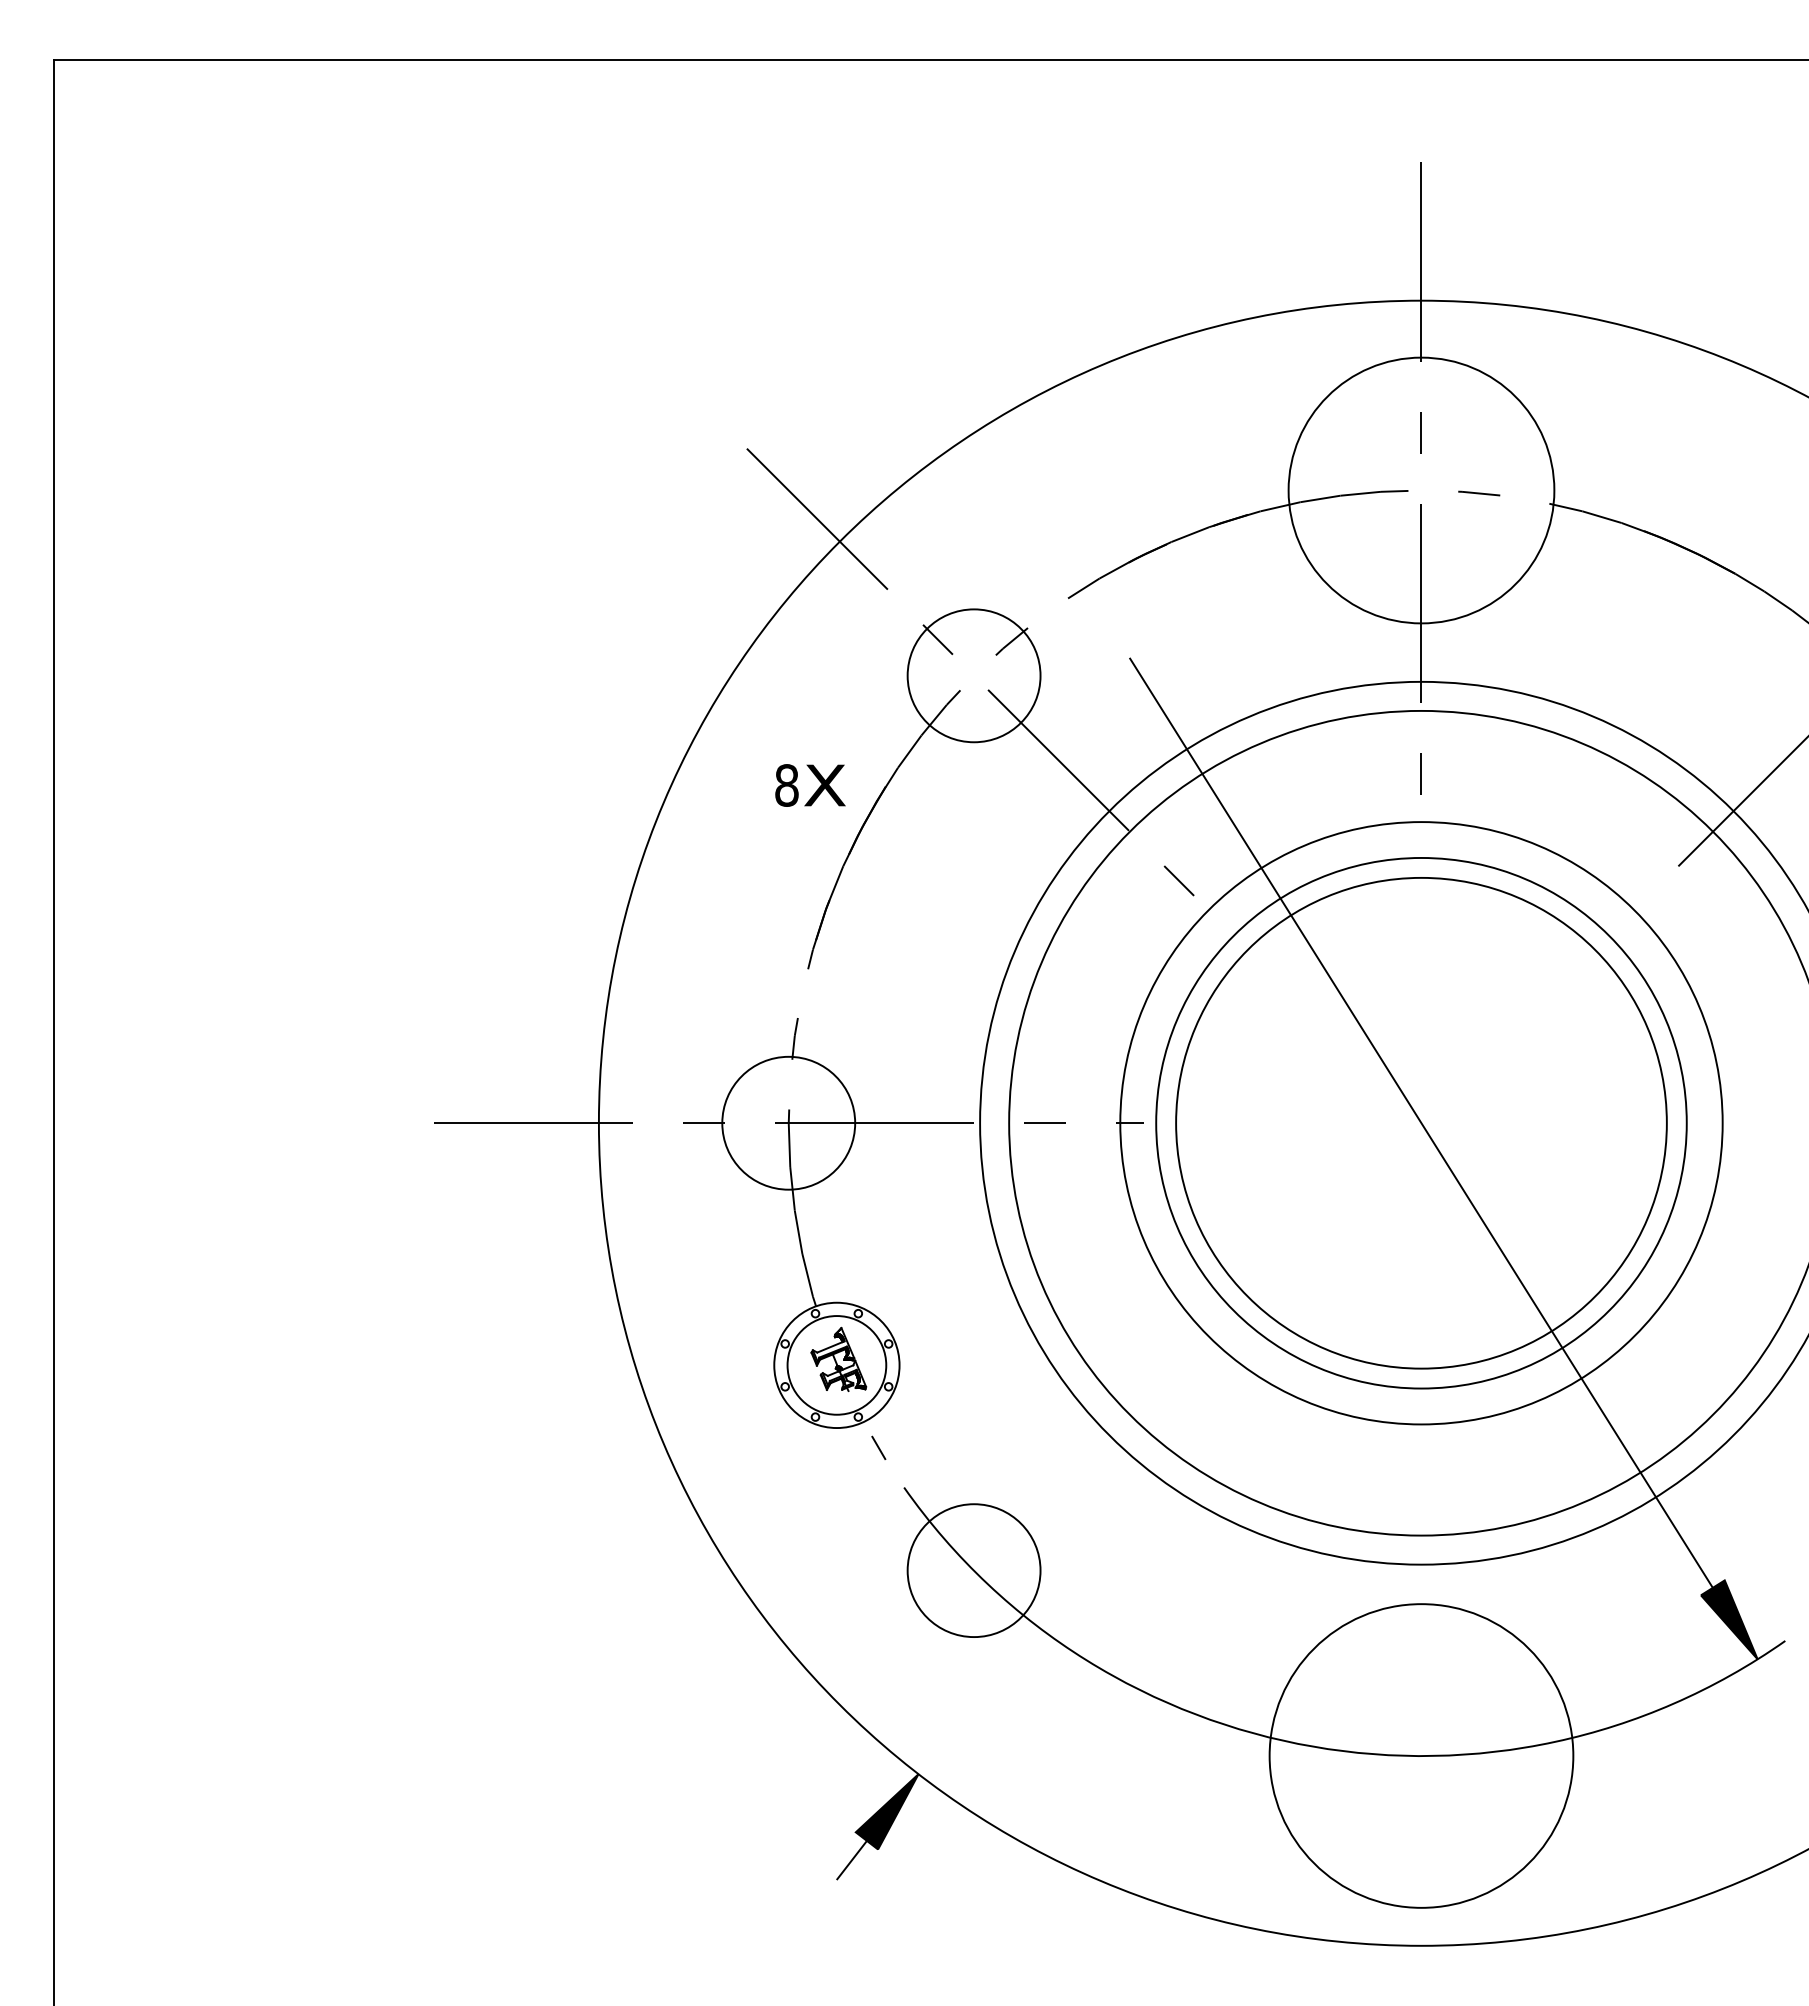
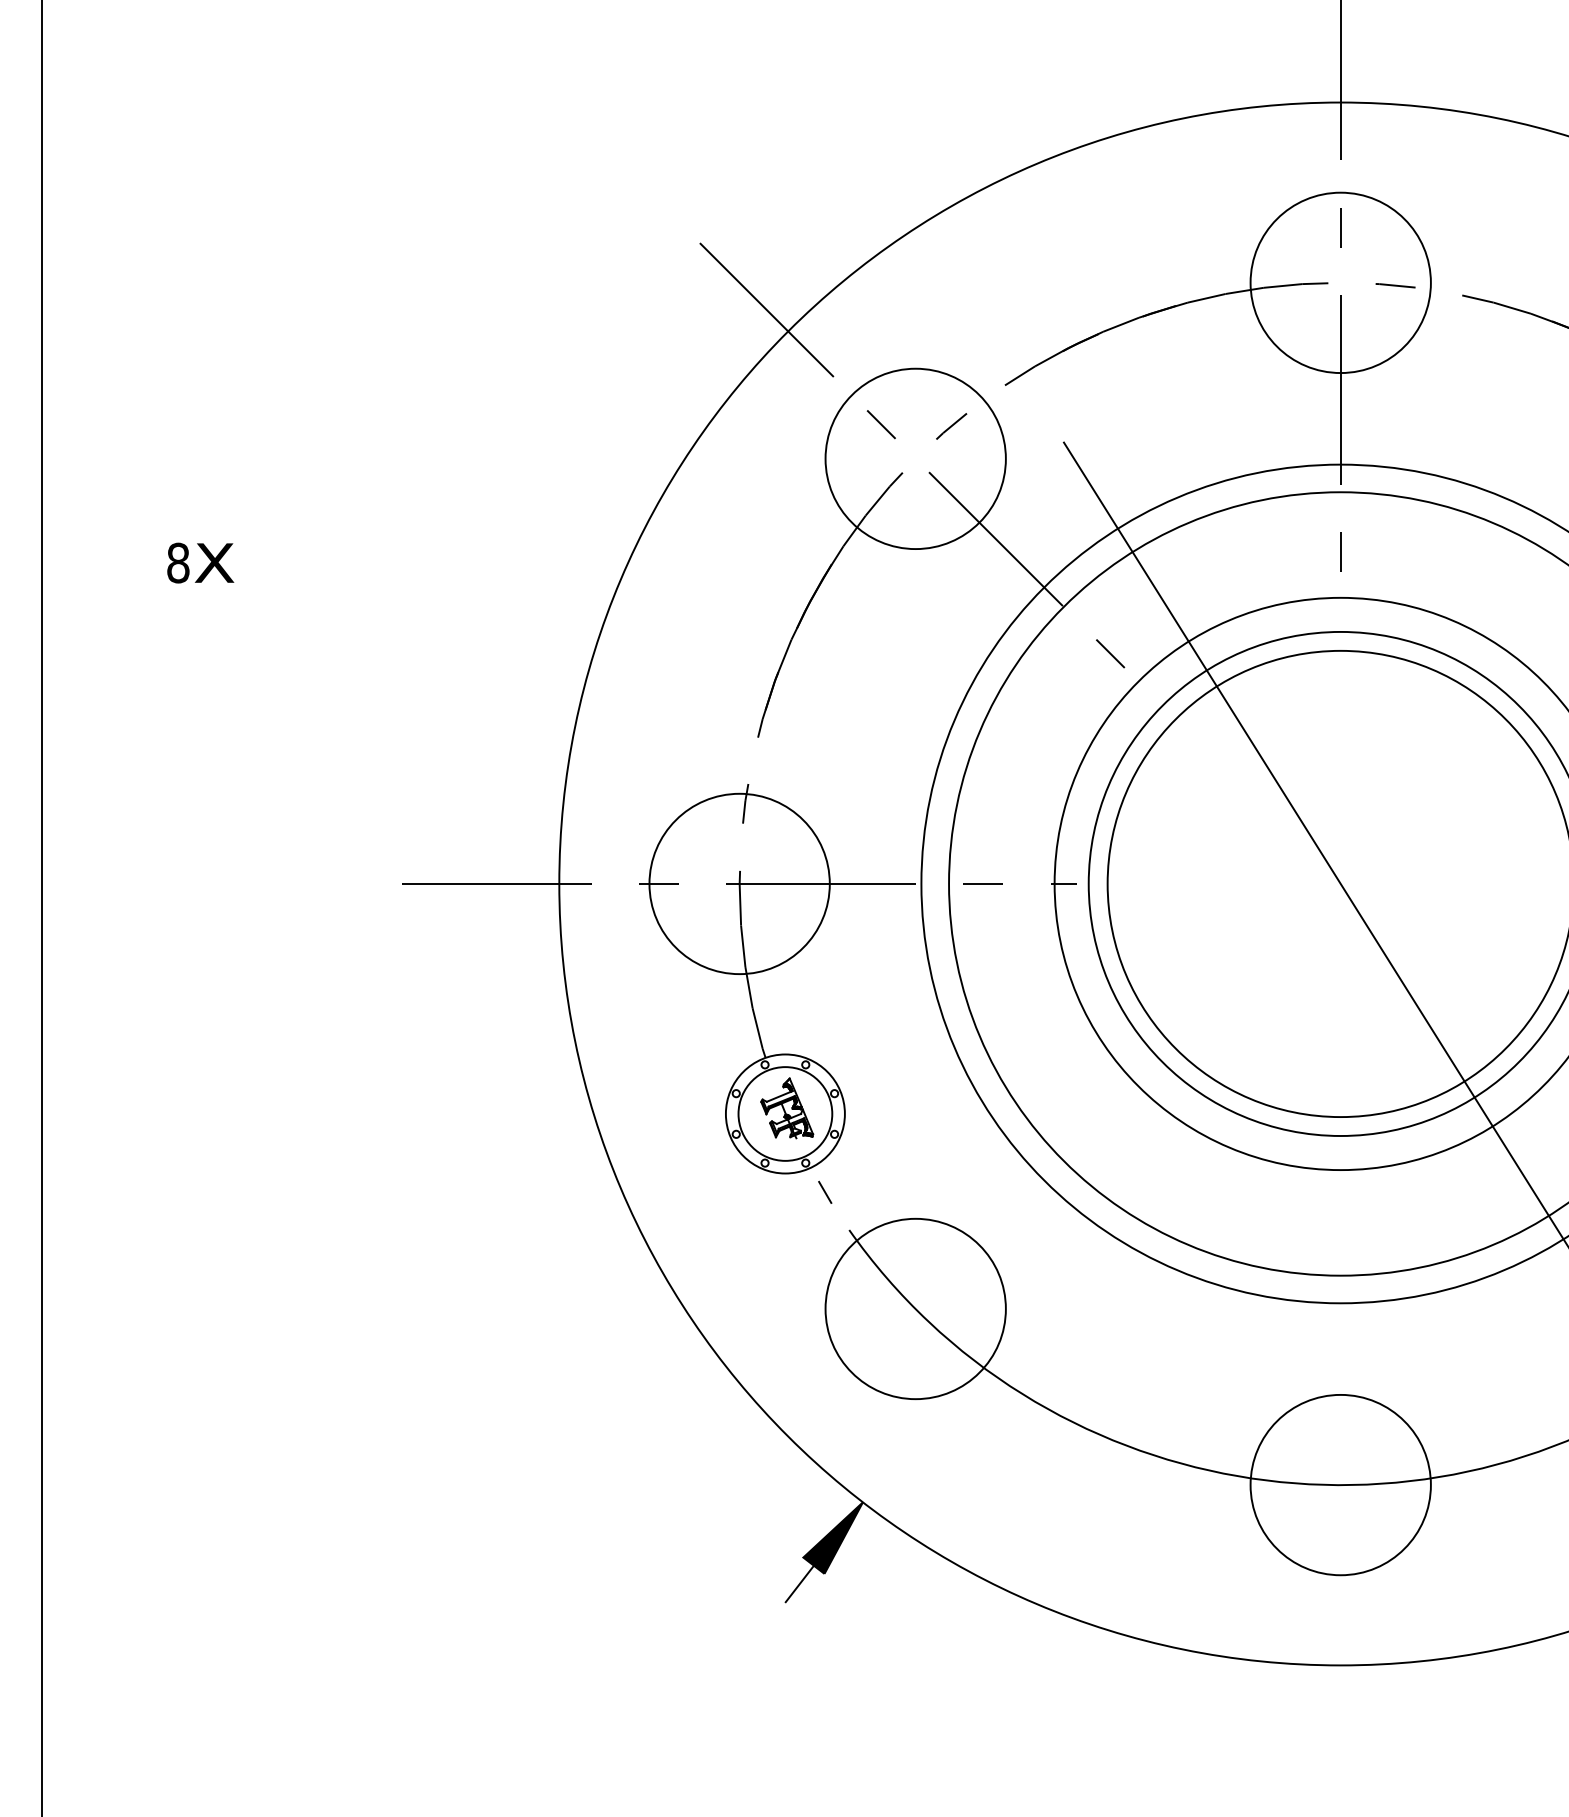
circle: (1421, 490) -> (1340, 282), size x0.71
circle: (974, 675) -> (916, 458), size x1.43
text: (810, 785) -> (200, 563), moved
circle: (788, 1123) -> (739, 884), size x1.43
circle: (974, 1570) -> (916, 1308), size x1.43
circle: (1421, 1755) -> (1340, 1484), size x0.62

